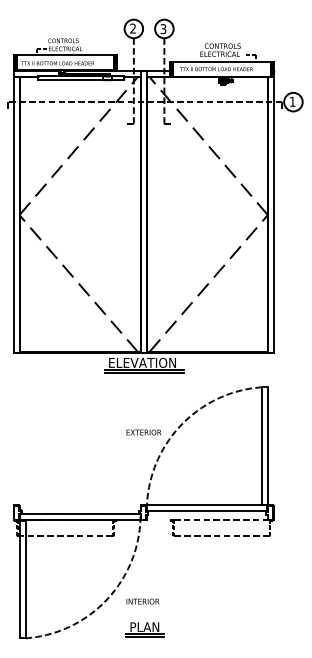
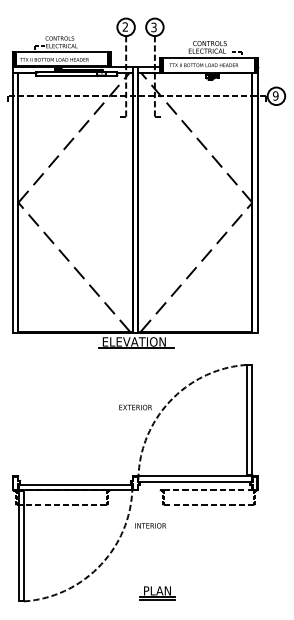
text: (292, 101) -> (275, 95), 1 -> 9
line: (143, 373) -> (135, 351), removed
text: (142, 601) -> (150, 525), moved
part: (144, 629) -> (157, 593), moved

